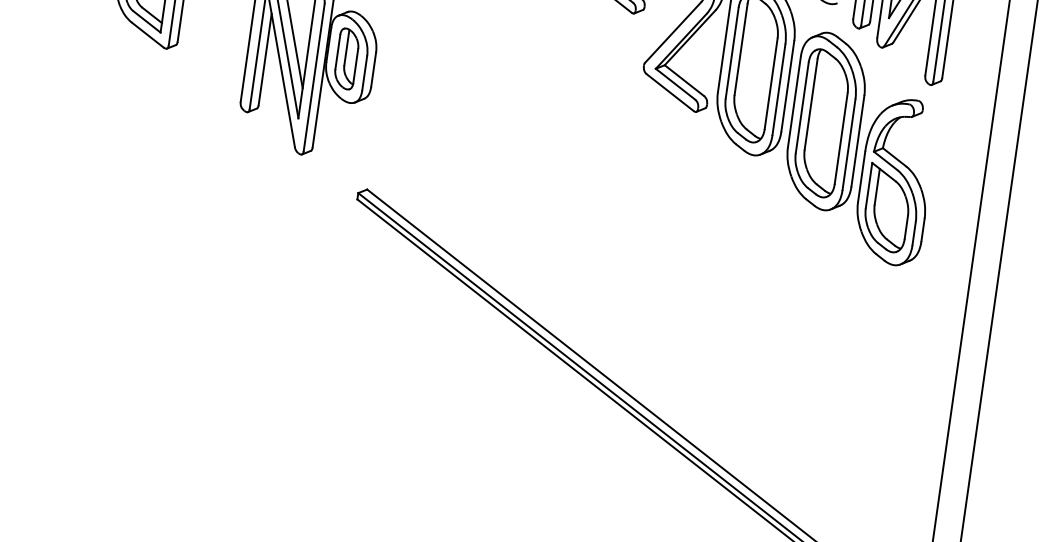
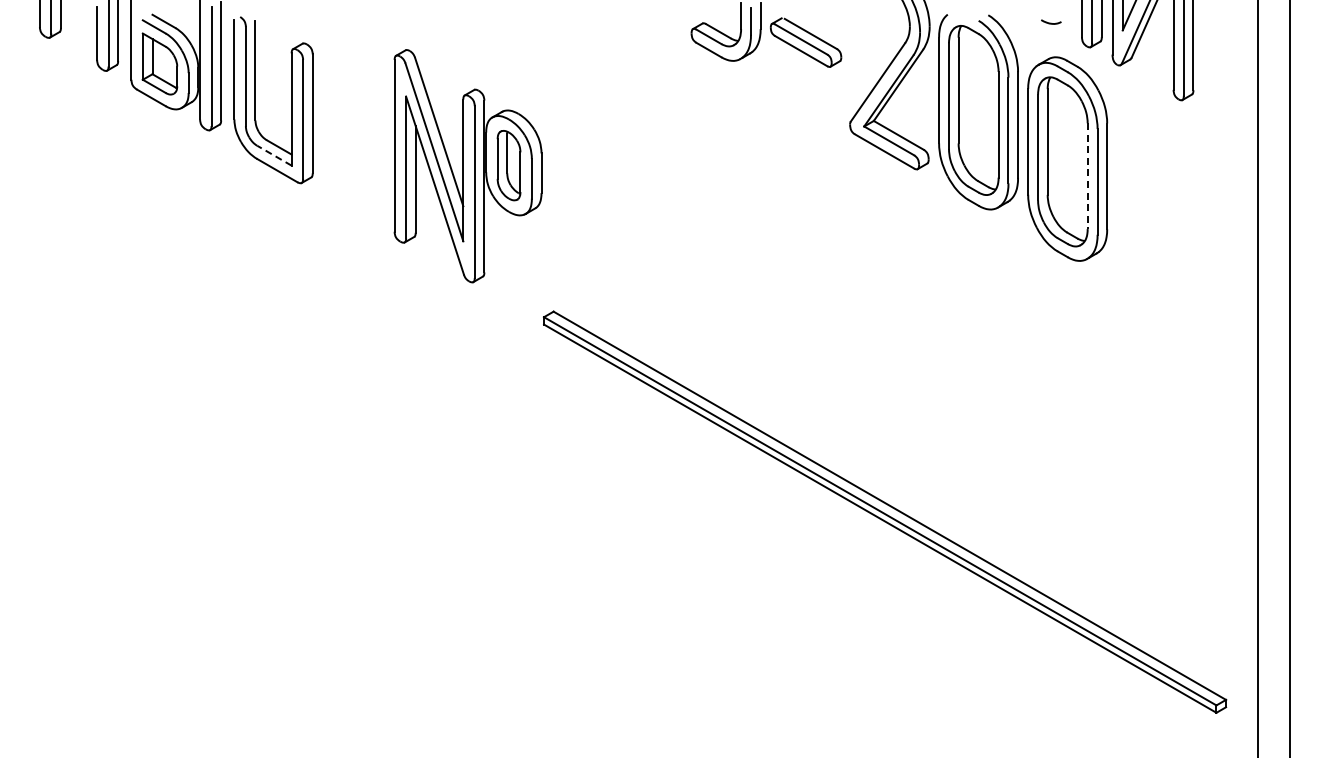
line: (147, 21) -> (274, 155), solid -> dashed
line: (841, 138) -> (1087, 176), solid -> dashed
part: (895, 181) -> (1156, 216), removed

